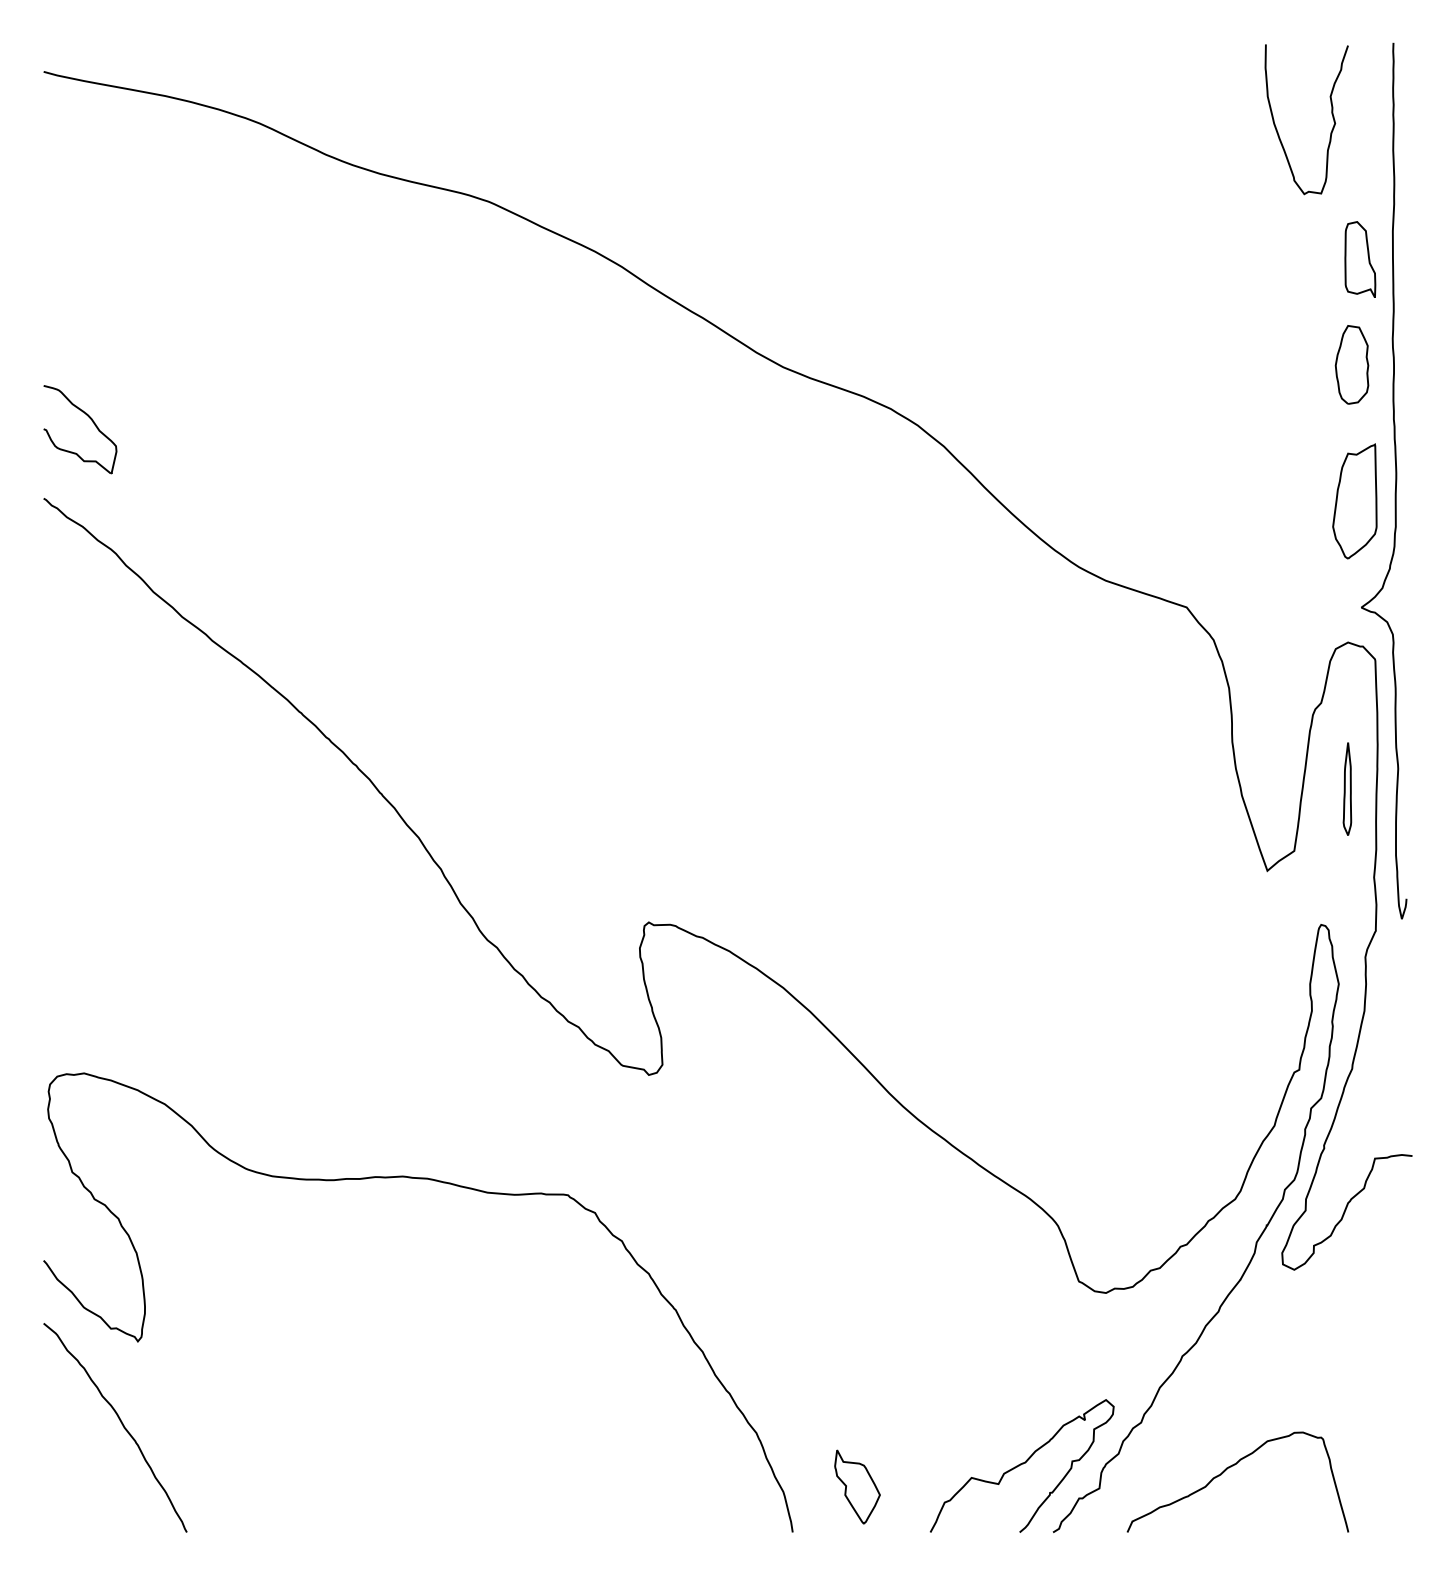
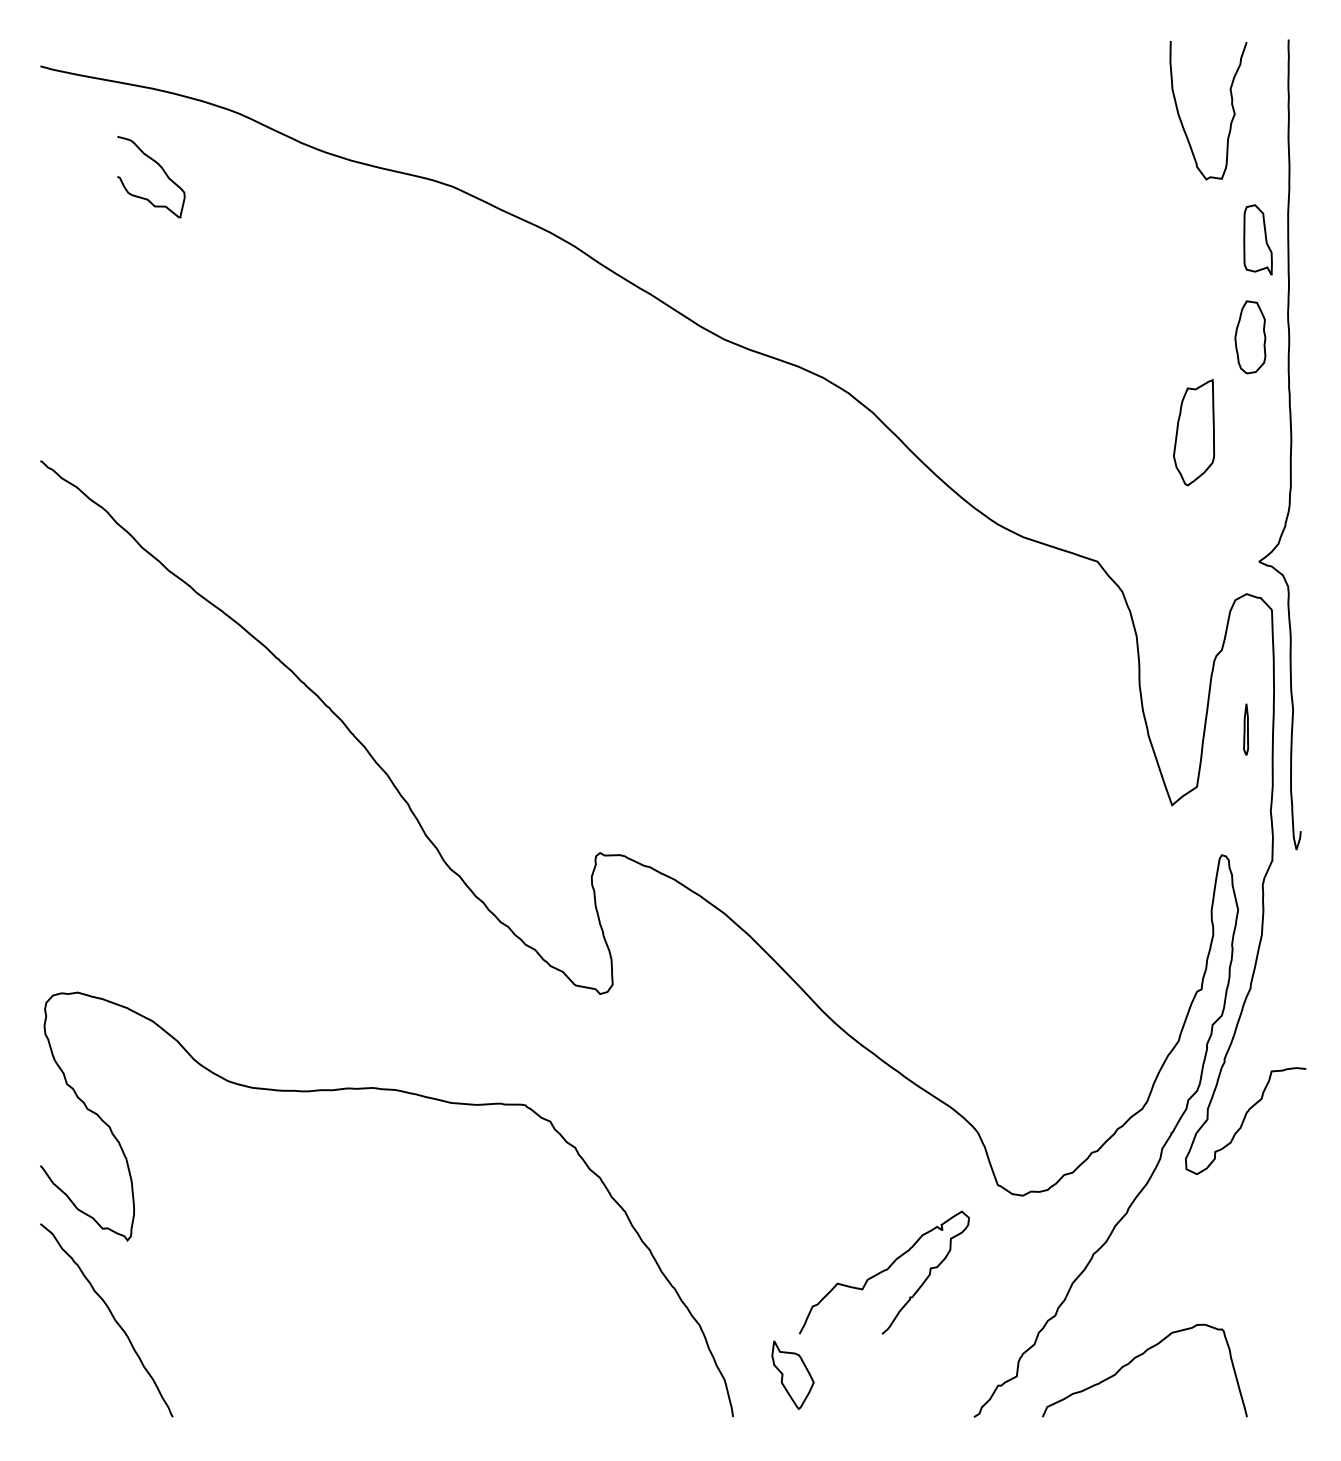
part: (91, 421) -> (161, 169), moved
part: (1354, 501) -> (1193, 432), moved
part: (1346, 788) -> (1245, 729), size x0.6
curve: (1021, 1464) -> (883, 1271), moved

